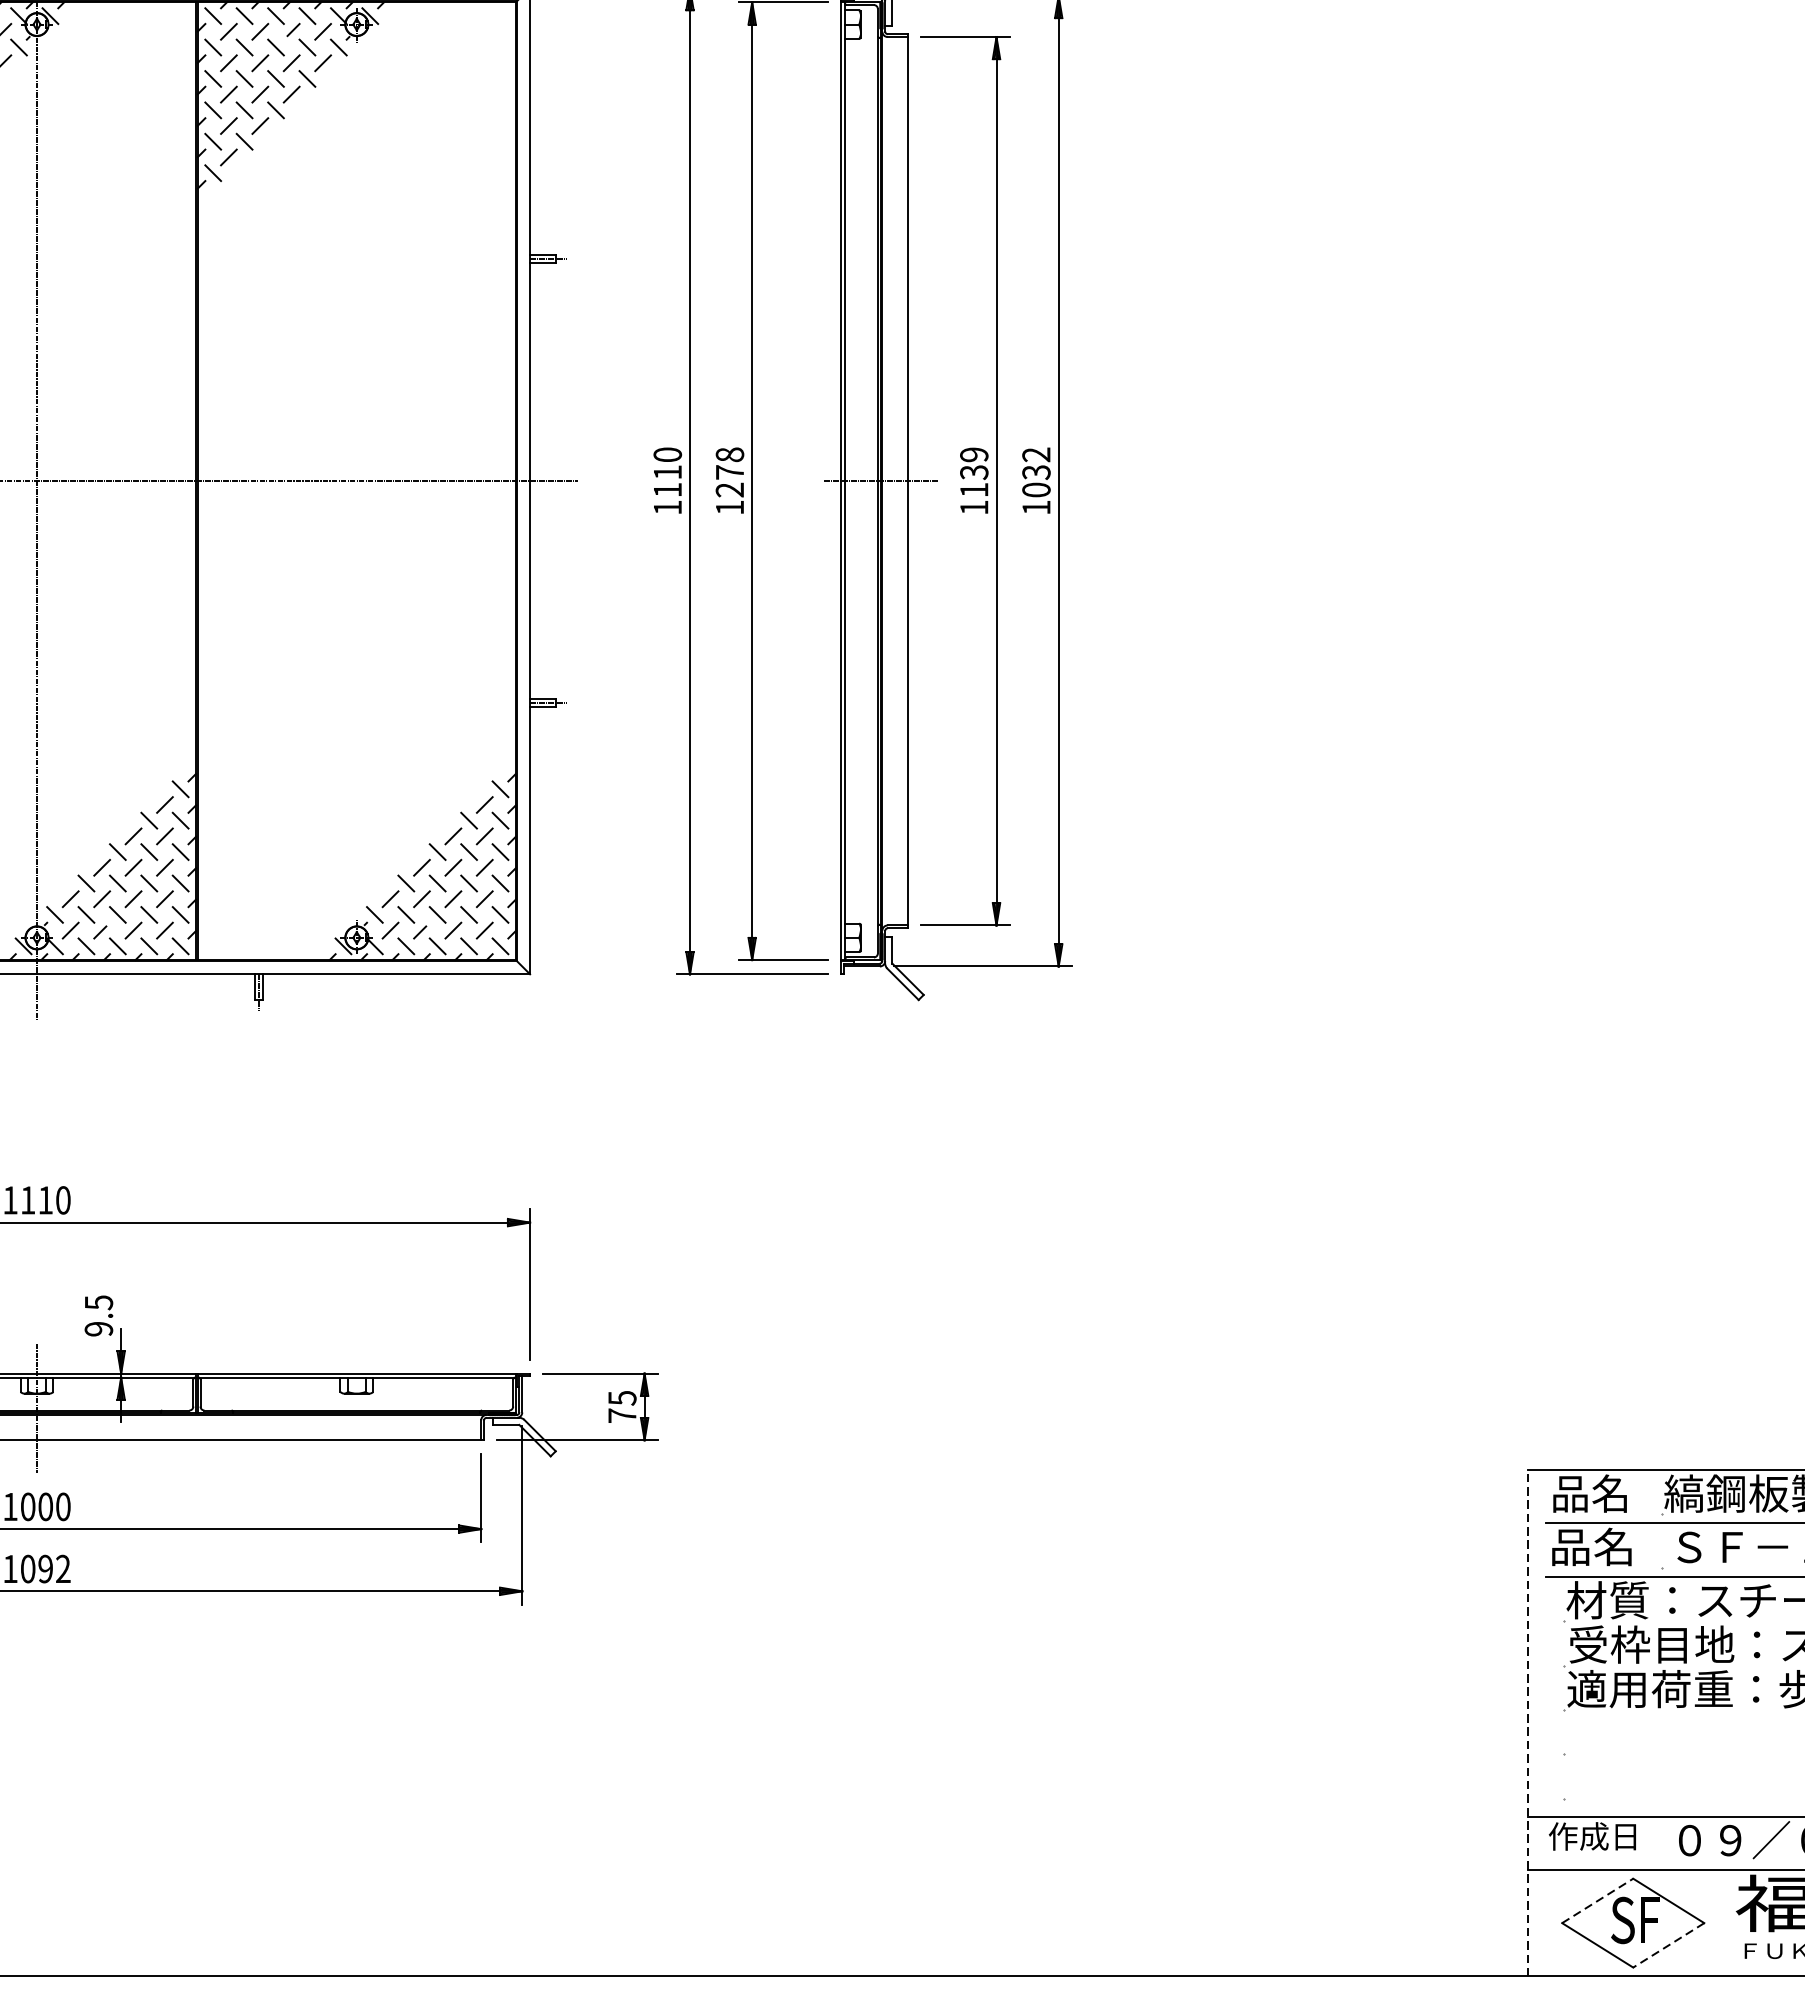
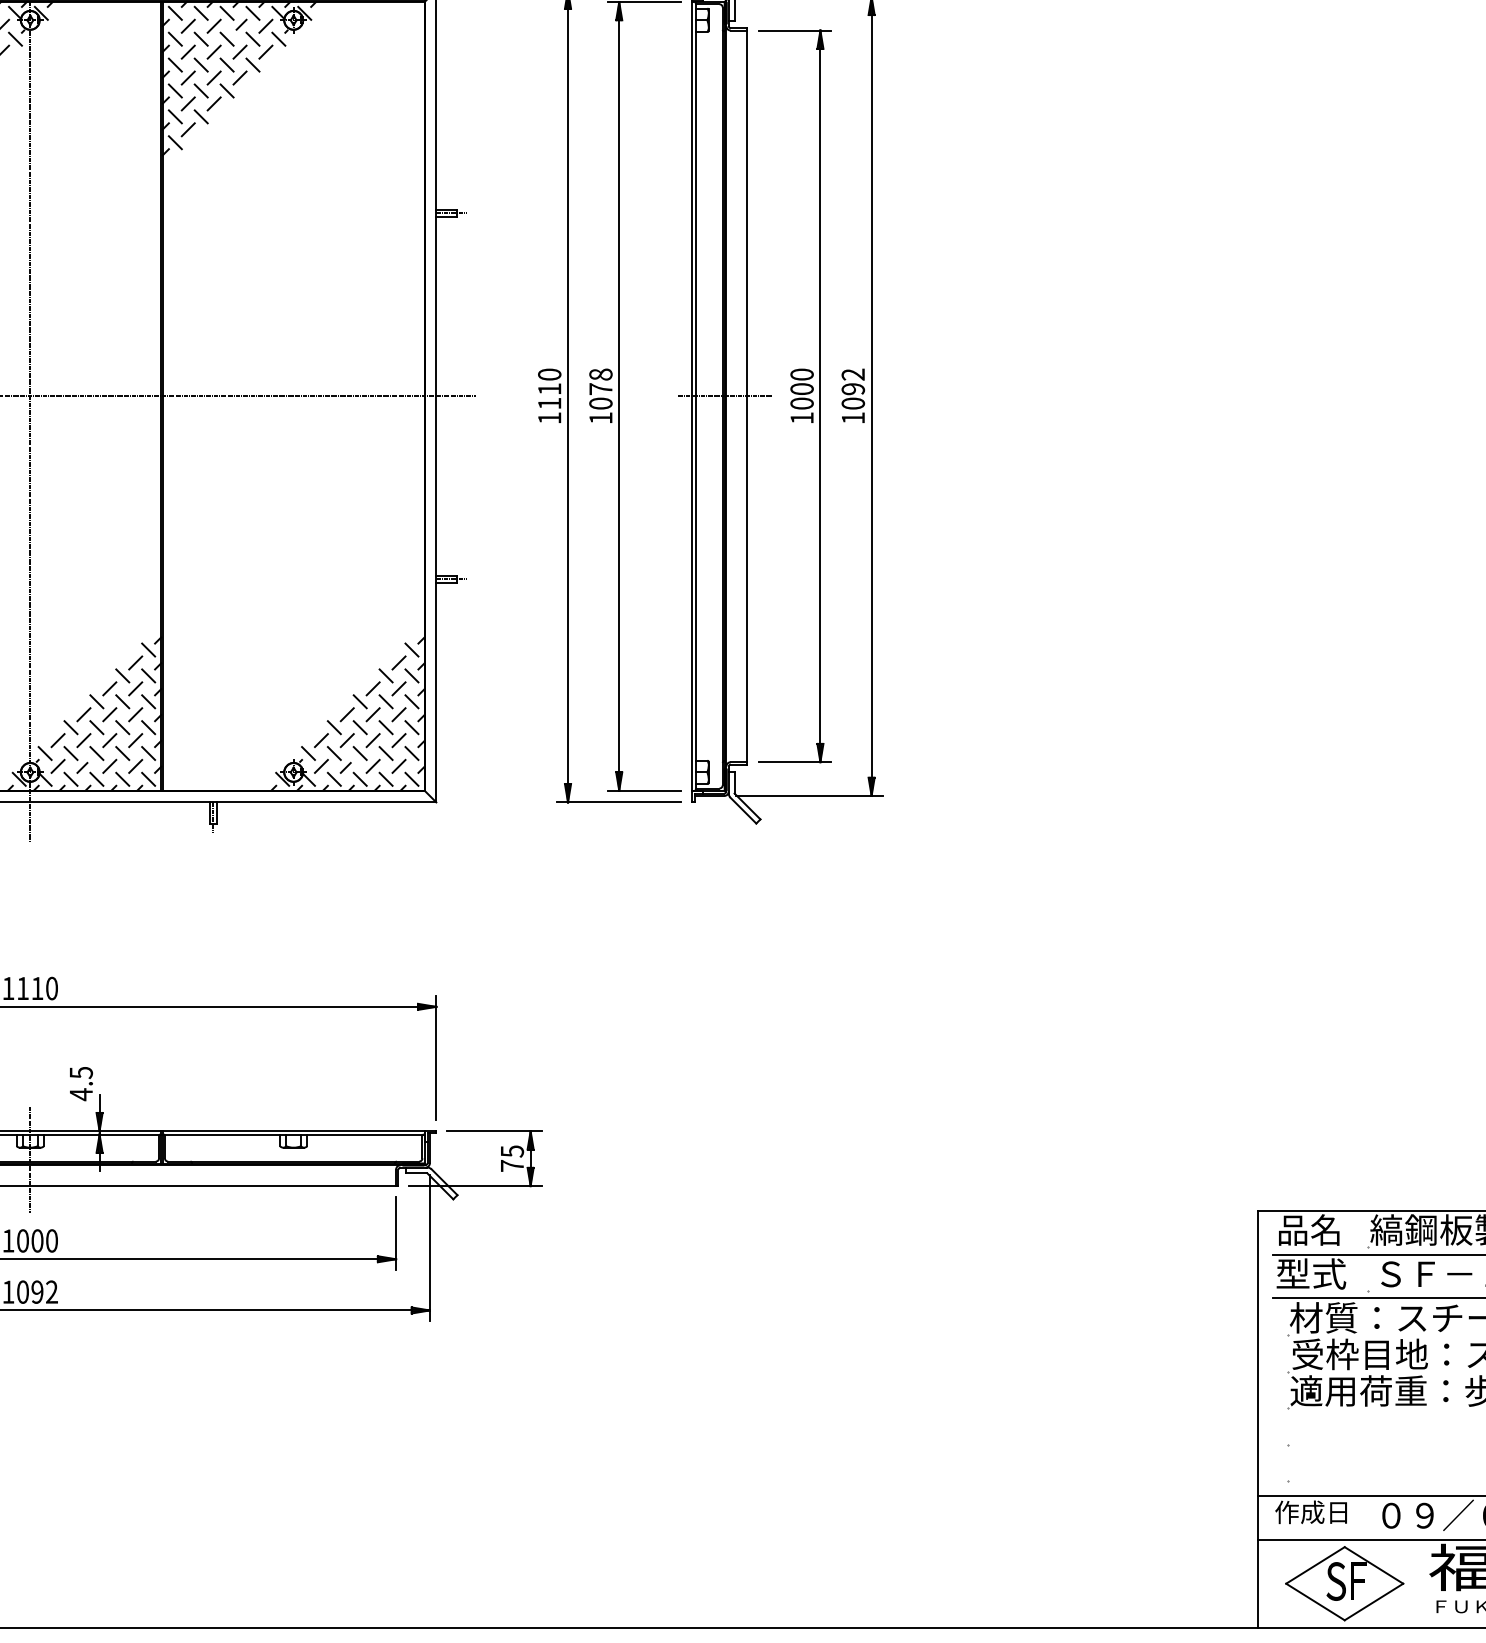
text: (973, 471) -> (801, 388), 1139 -> 1000
text: (1036, 472) -> (853, 389), 1032 -> 1092
text: (729, 489) -> (600, 403), 1278 -> 1078
text: (99, 1329) -> (81, 1094), 9.5 -> 4.5
text: (1592, 1546) -> (1311, 1273), 品名 -> 型式
line: (1528, 1722) -> (1258, 1418), dashed -> solid
line: (1597, 1901) -> (1315, 1565), dashed -> solid
line: (1668, 1945) -> (1373, 1602), dashed -> solid

